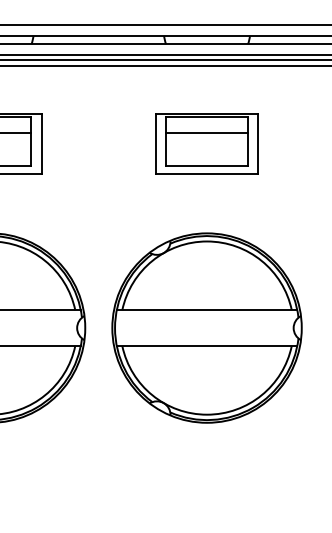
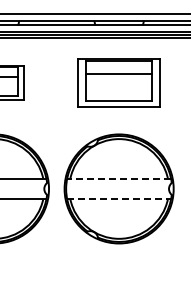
part: (207, 143) -> (119, 82), size x1.4
line: (207, 309) -> (119, 178), solid -> dashed
line: (207, 346) -> (119, 199), solid -> dashed

